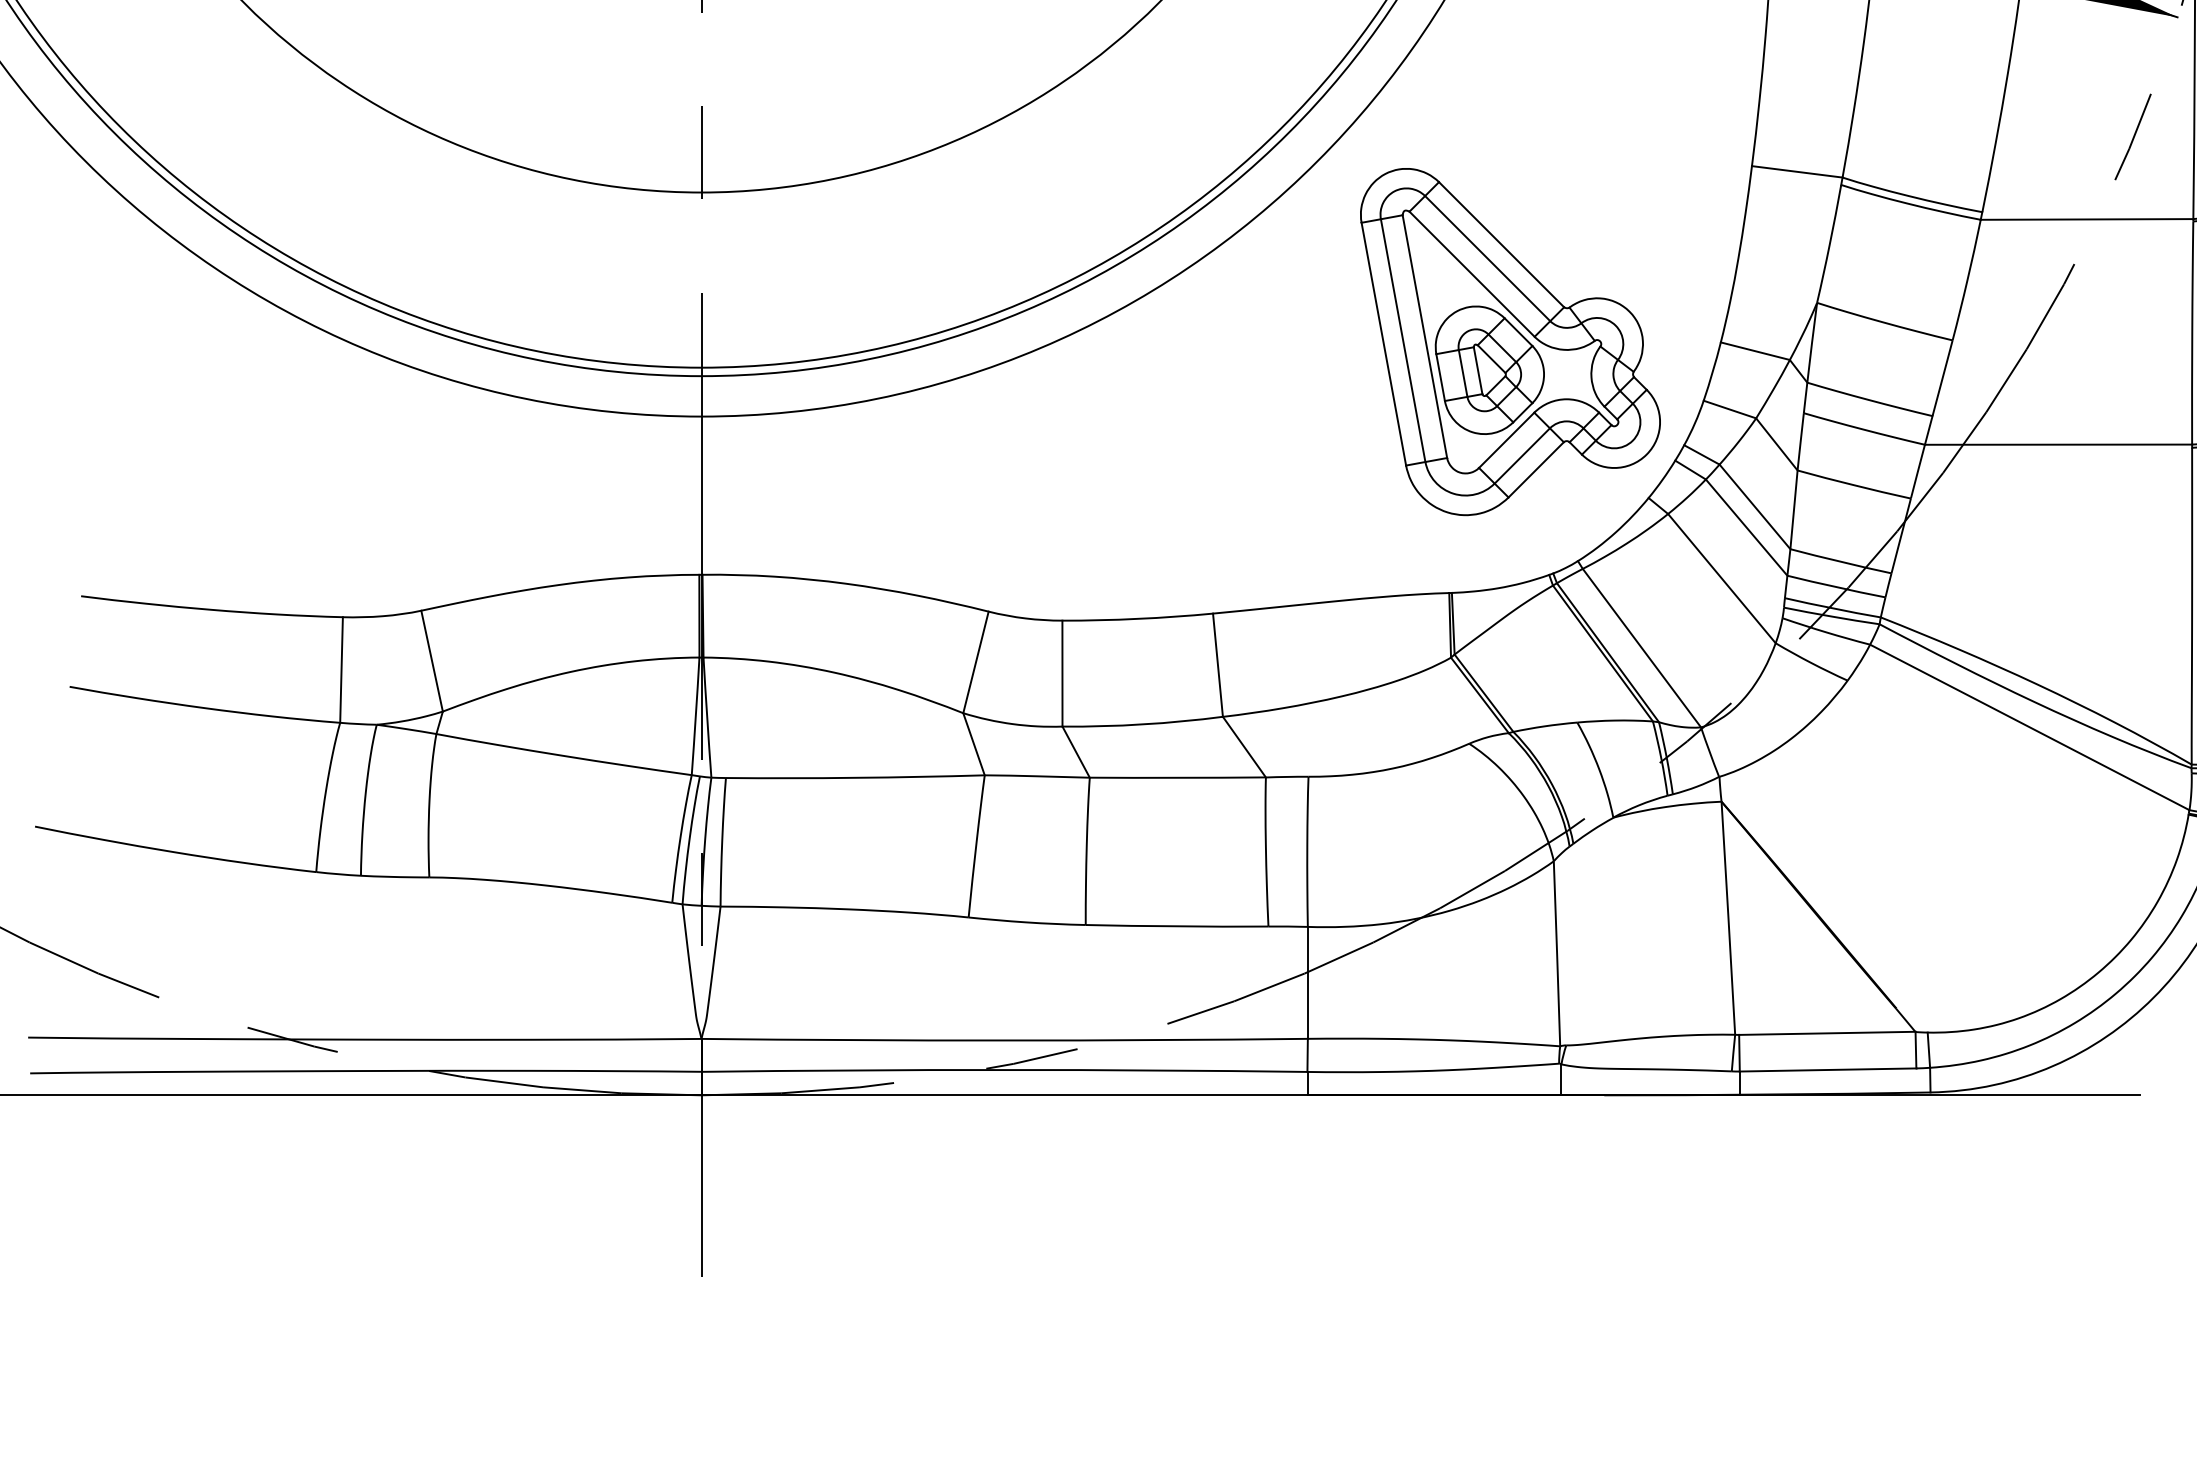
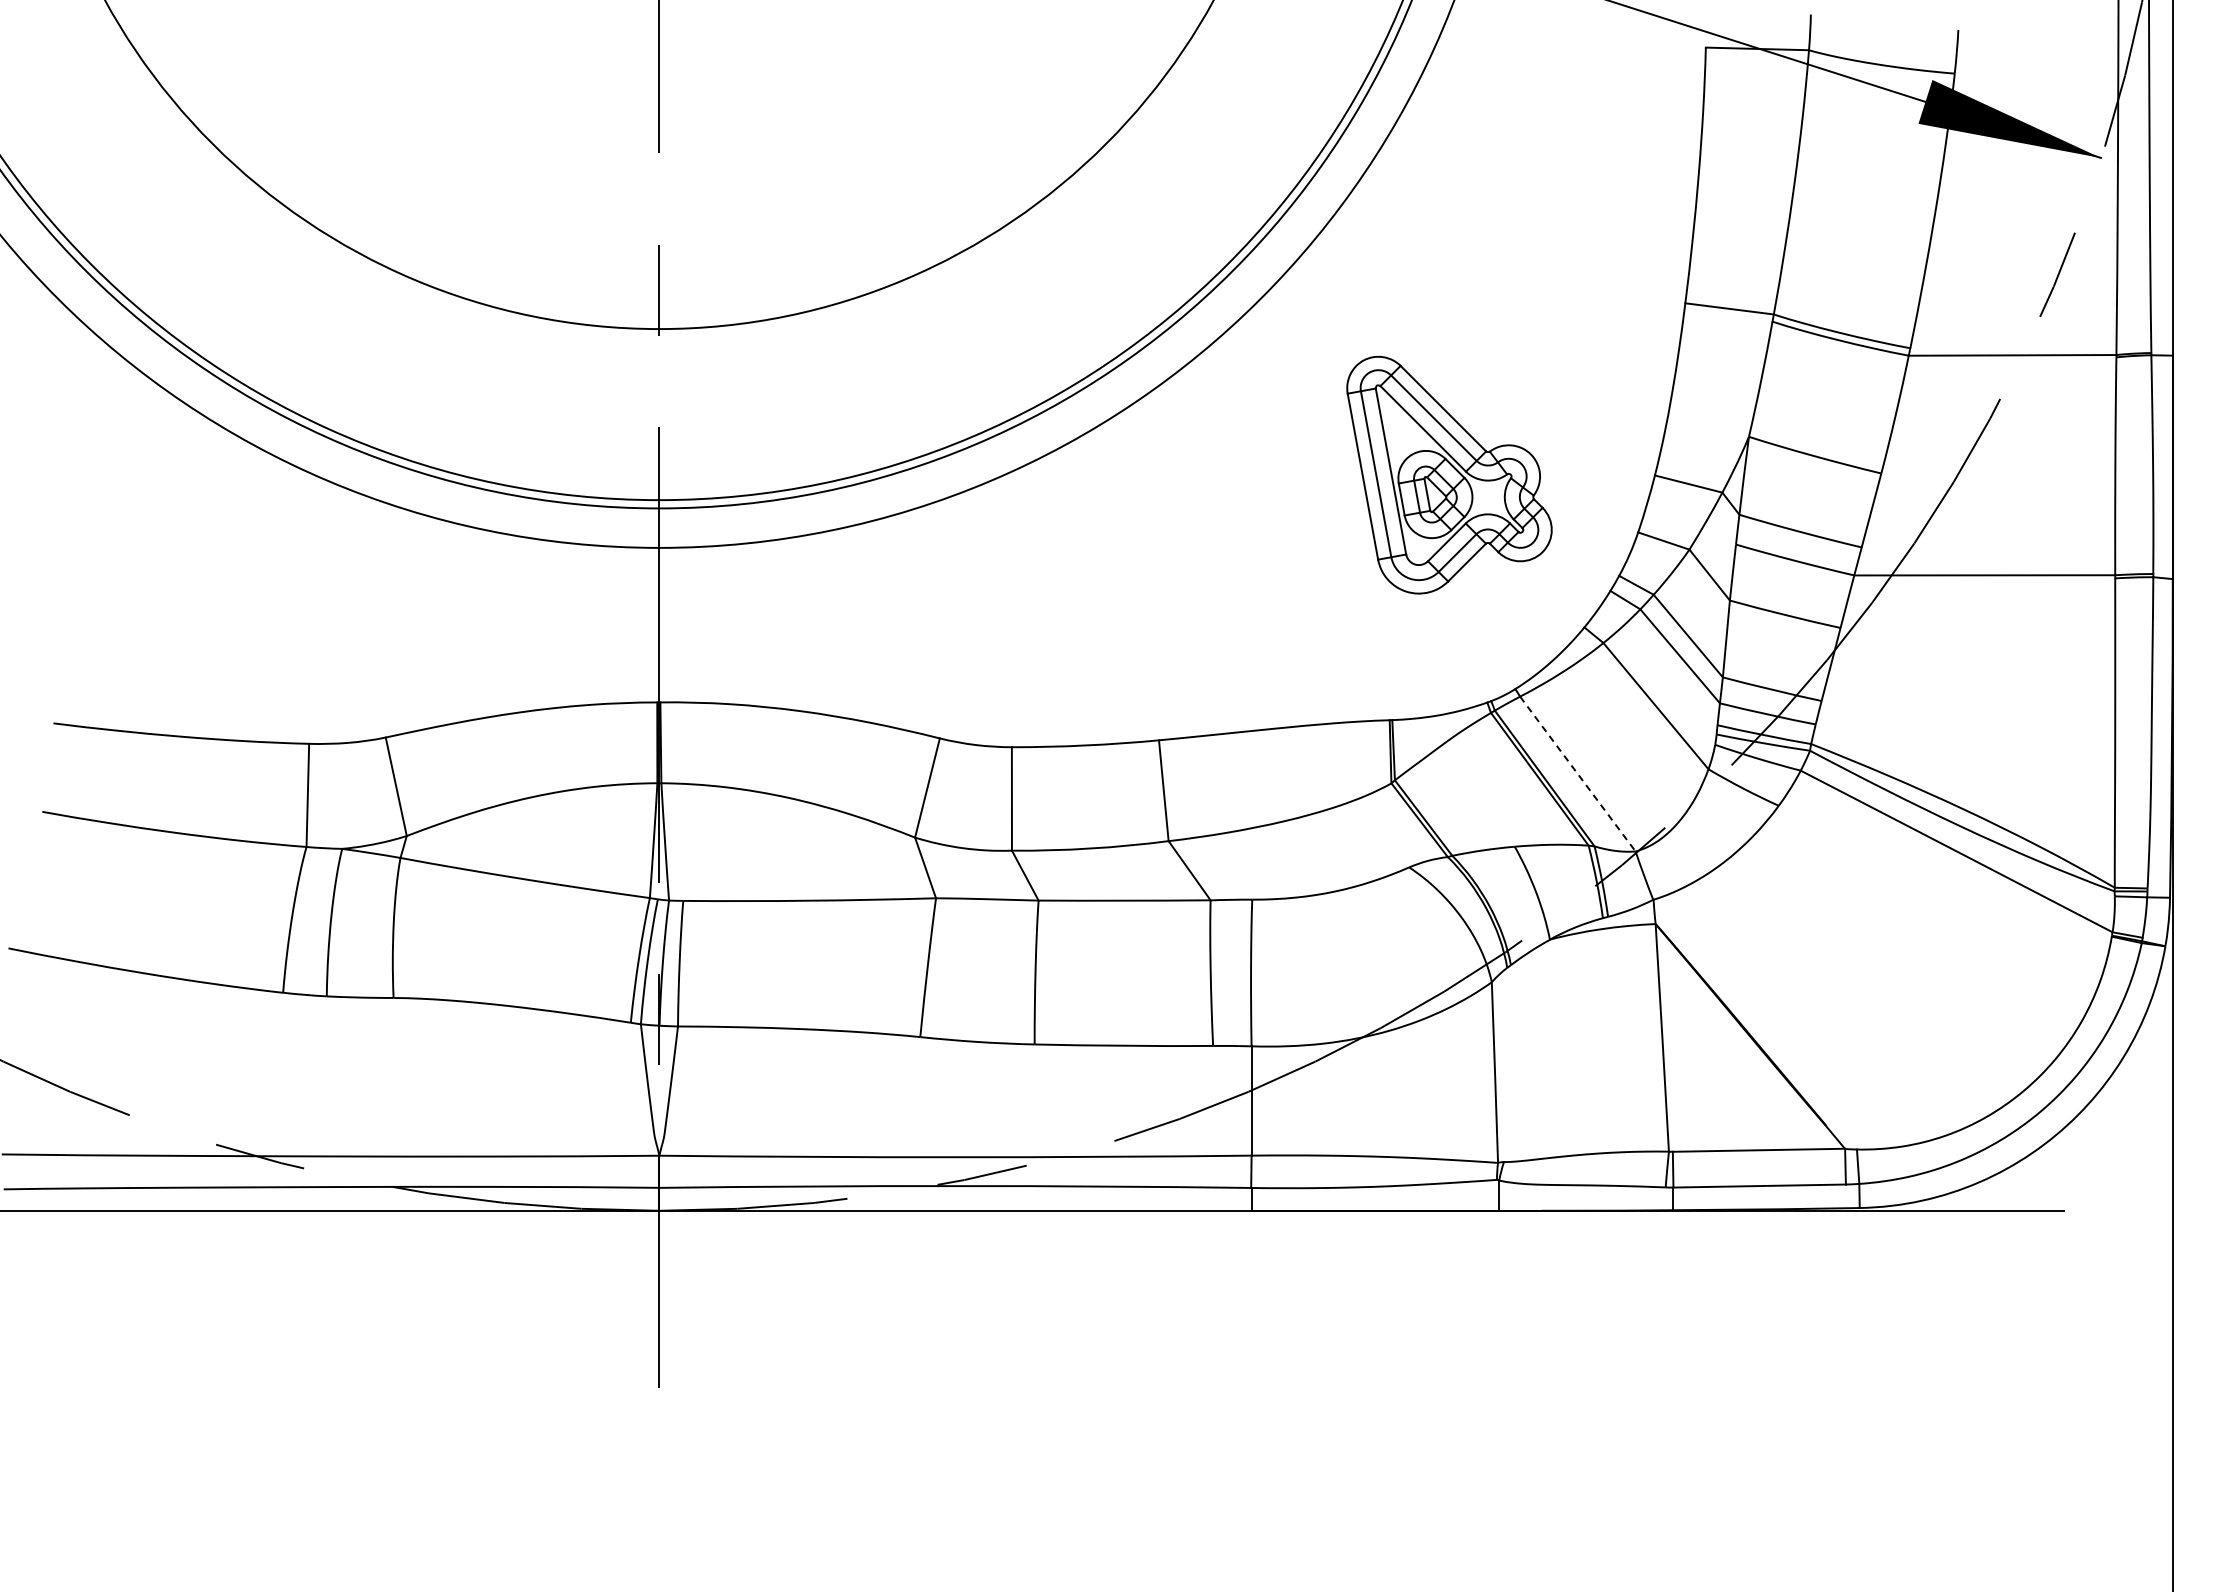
part: (1510, 342) -> (1449, 475), size x0.7
line: (1641, 648) -> (1577, 774), solid -> dashed

